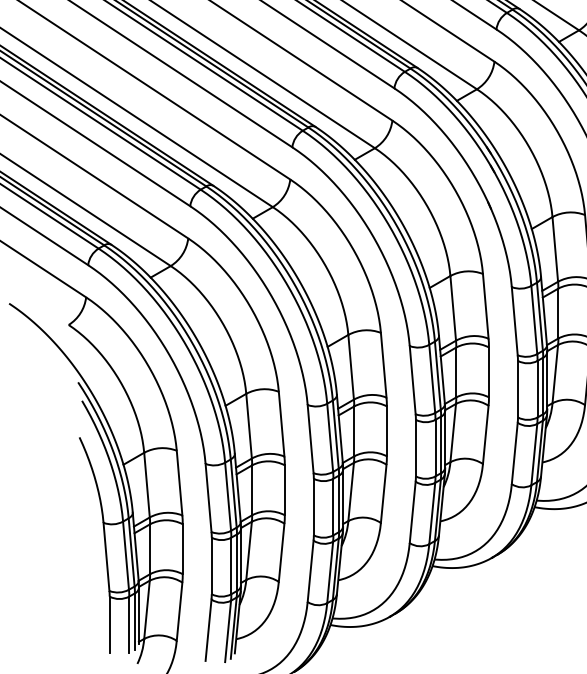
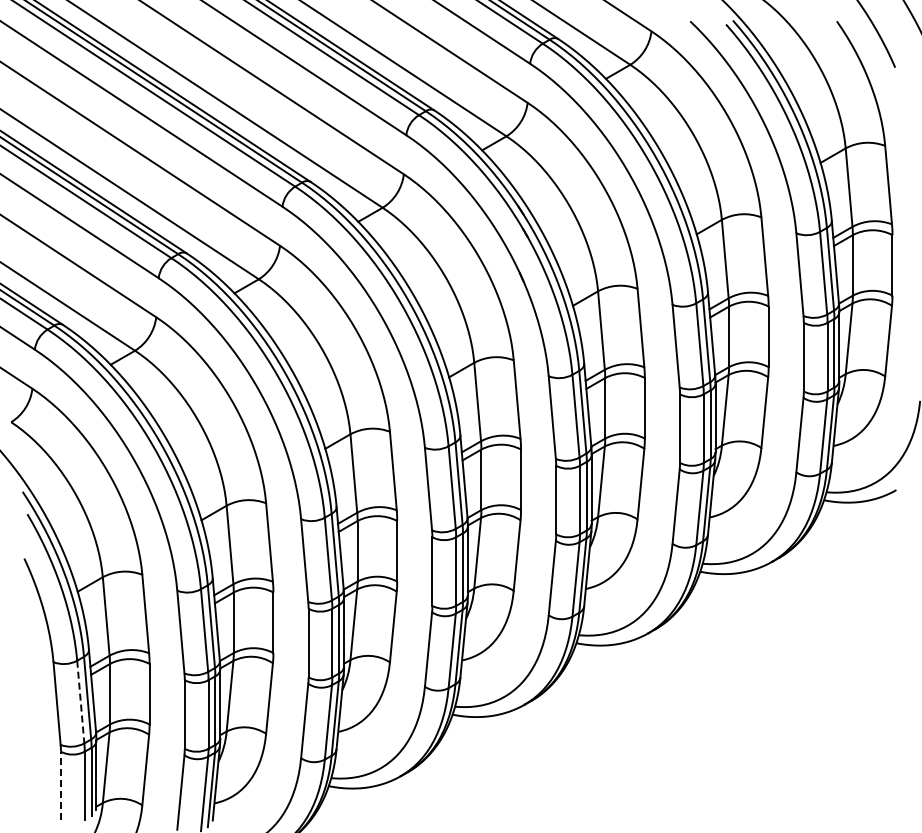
line: (125, 556) -> (80, 702), solid -> dashed
line: (109, 624) -> (60, 785), solid -> dashed

